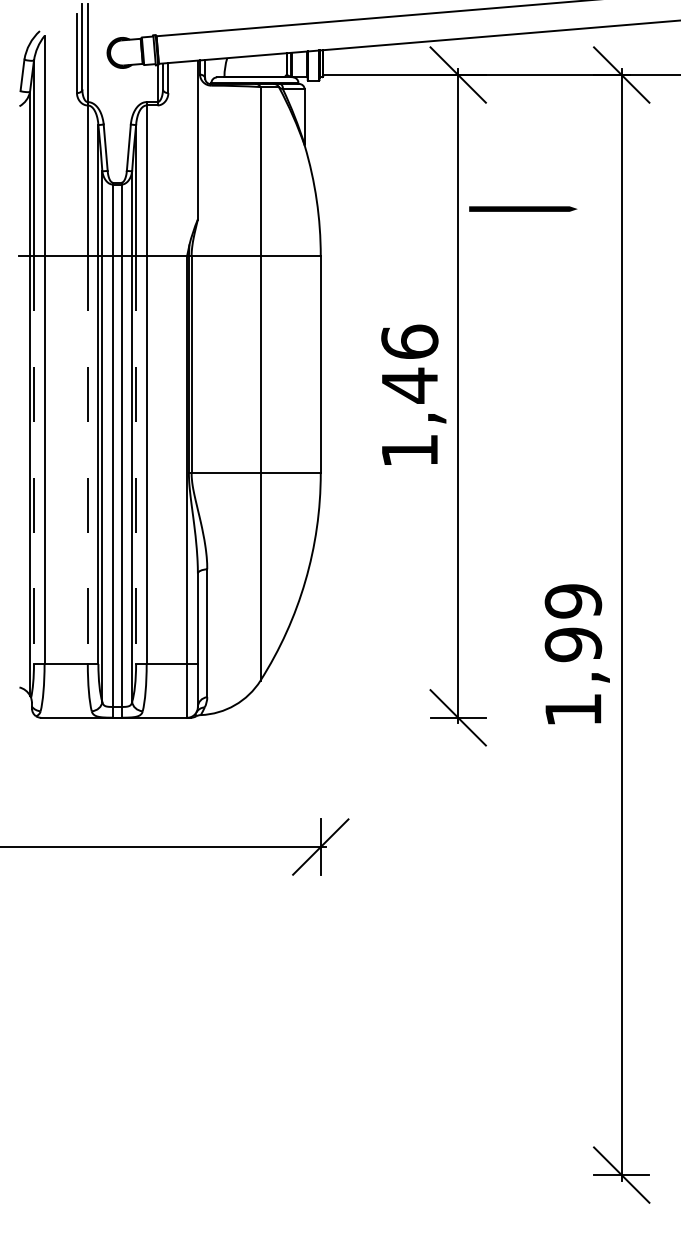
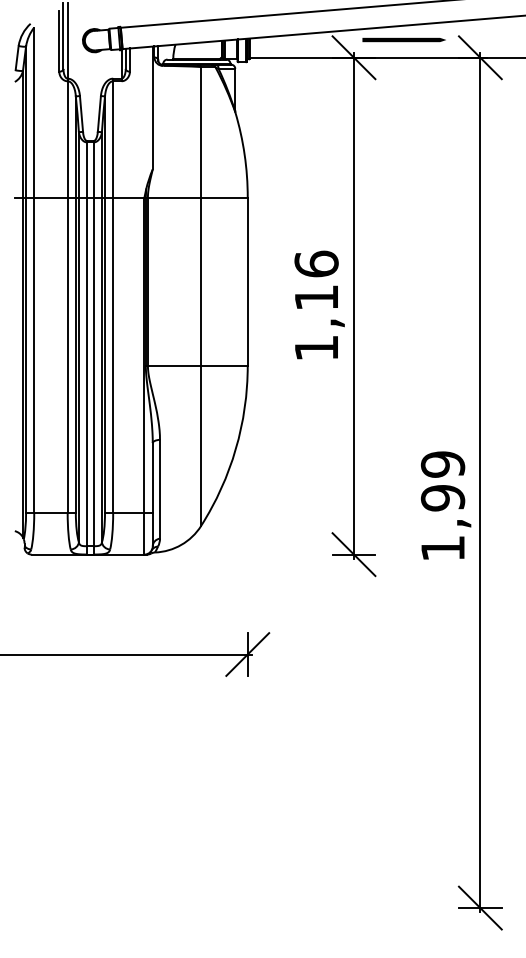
line: (523, 208) -> (404, 39), moved
text: (409, 385) -> (316, 297), 1,46 -> 1,16
line: (34, 460) -> (26, 355), dashed -> solid
line: (87, 460) -> (67, 355), dashed -> solid
line: (136, 460) -> (105, 355), dashed -> solid

